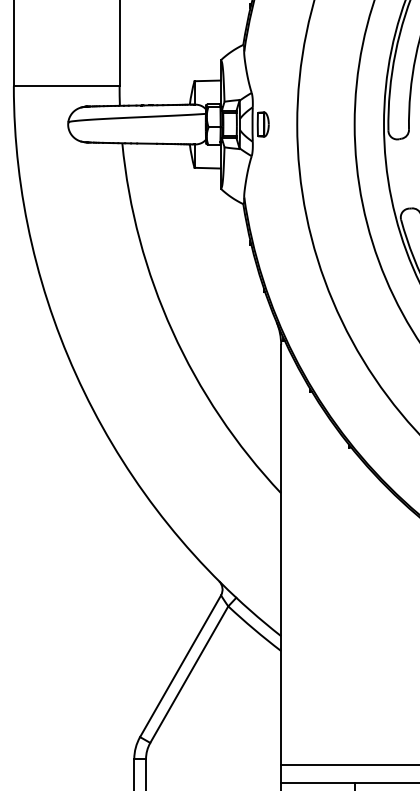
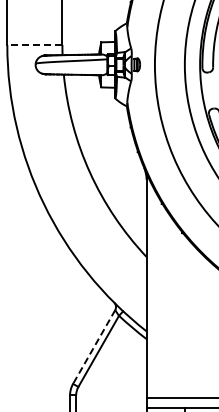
line: (65, 85) -> (34, 44), solid -> dashed
line: (179, 667) -> (93, 347), solid -> dashed

